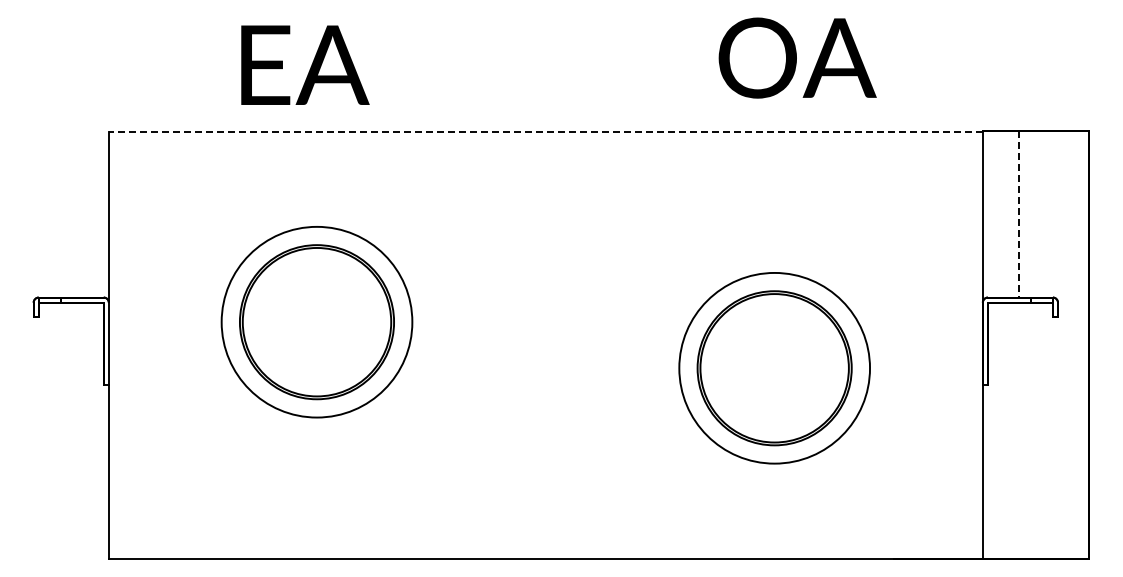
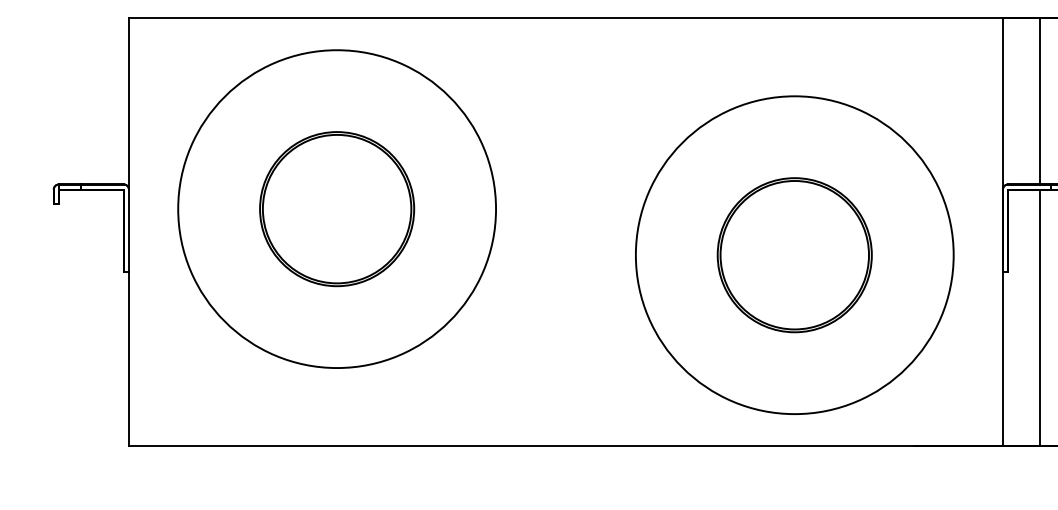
line: (545, 131) -> (565, 18), dashed -> solid
line: (1019, 214) -> (1039, 101), dashed -> solid
circle: (316, 322) -> (336, 209), size x1.67
circle: (774, 368) -> (794, 255), size x1.67
line: (1019, 430) -> (1039, 317), added

